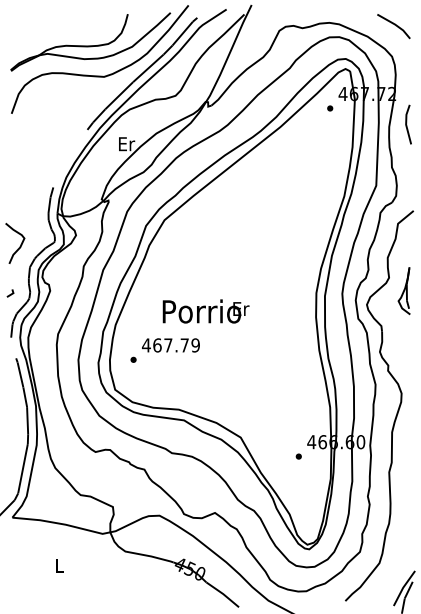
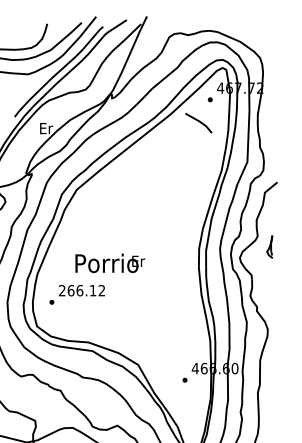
line: (394, 25) -> (199, 122), moved
line: (407, 123) -> (272, 111), removed
part: (403, 290) -> (269, 246), size x0.6
text: (170, 345) -> (81, 290), 467.79 -> 266.12

